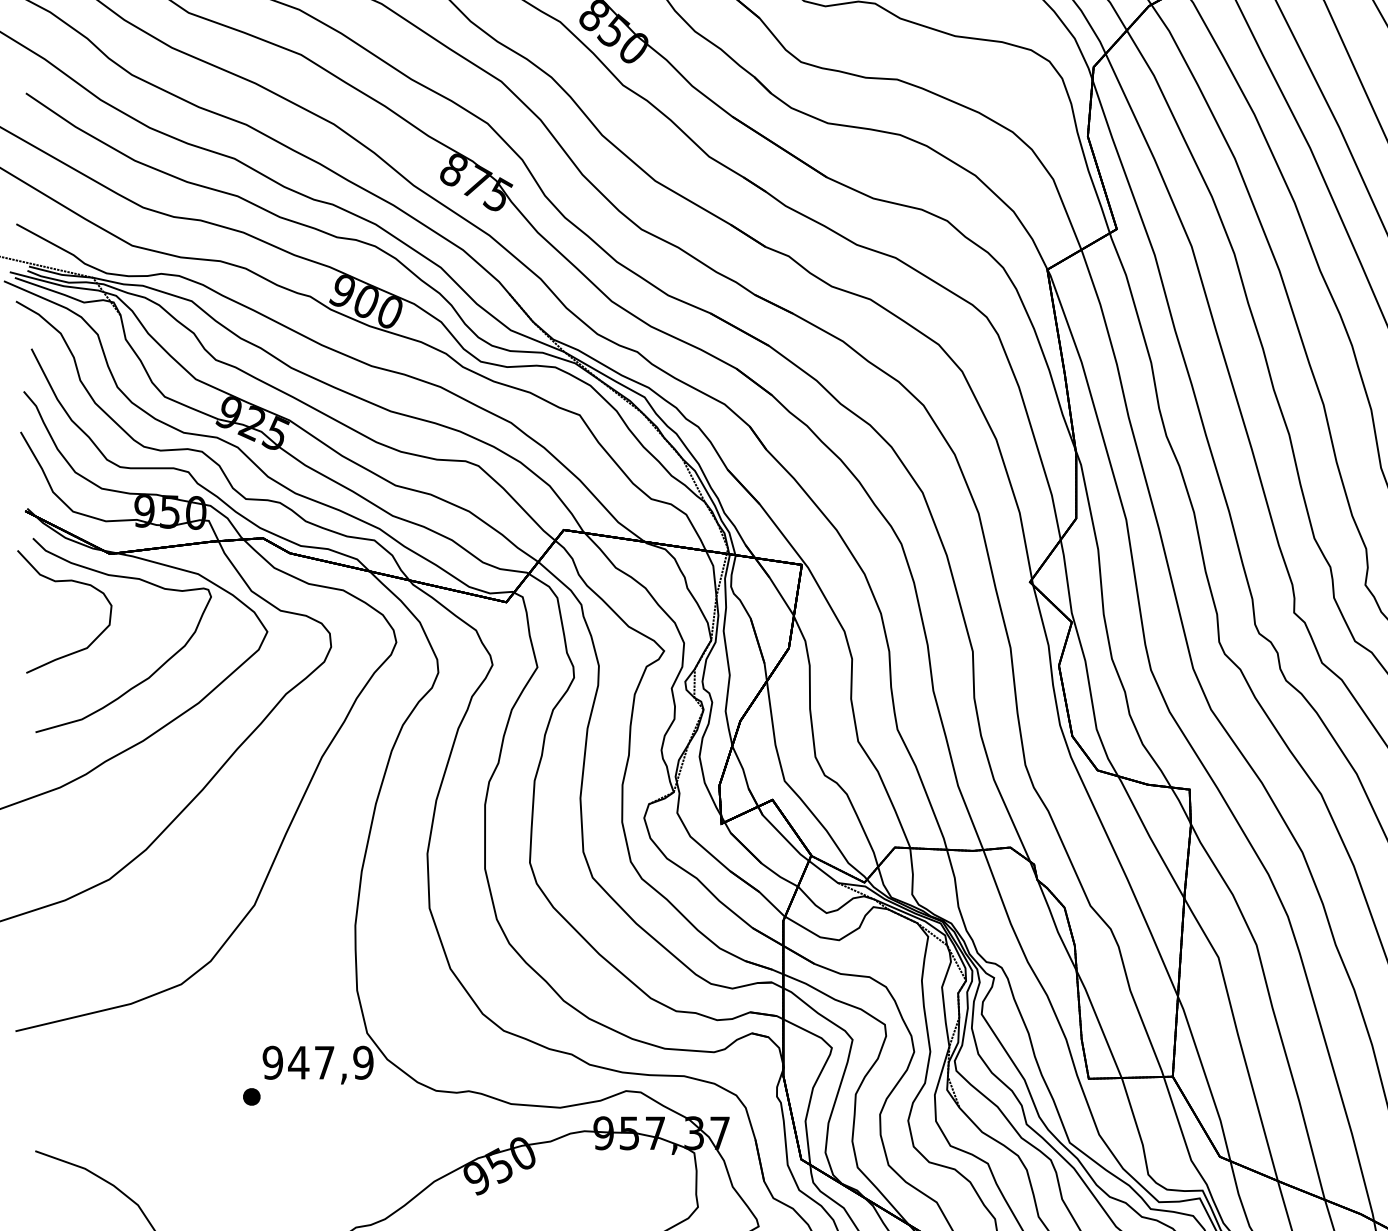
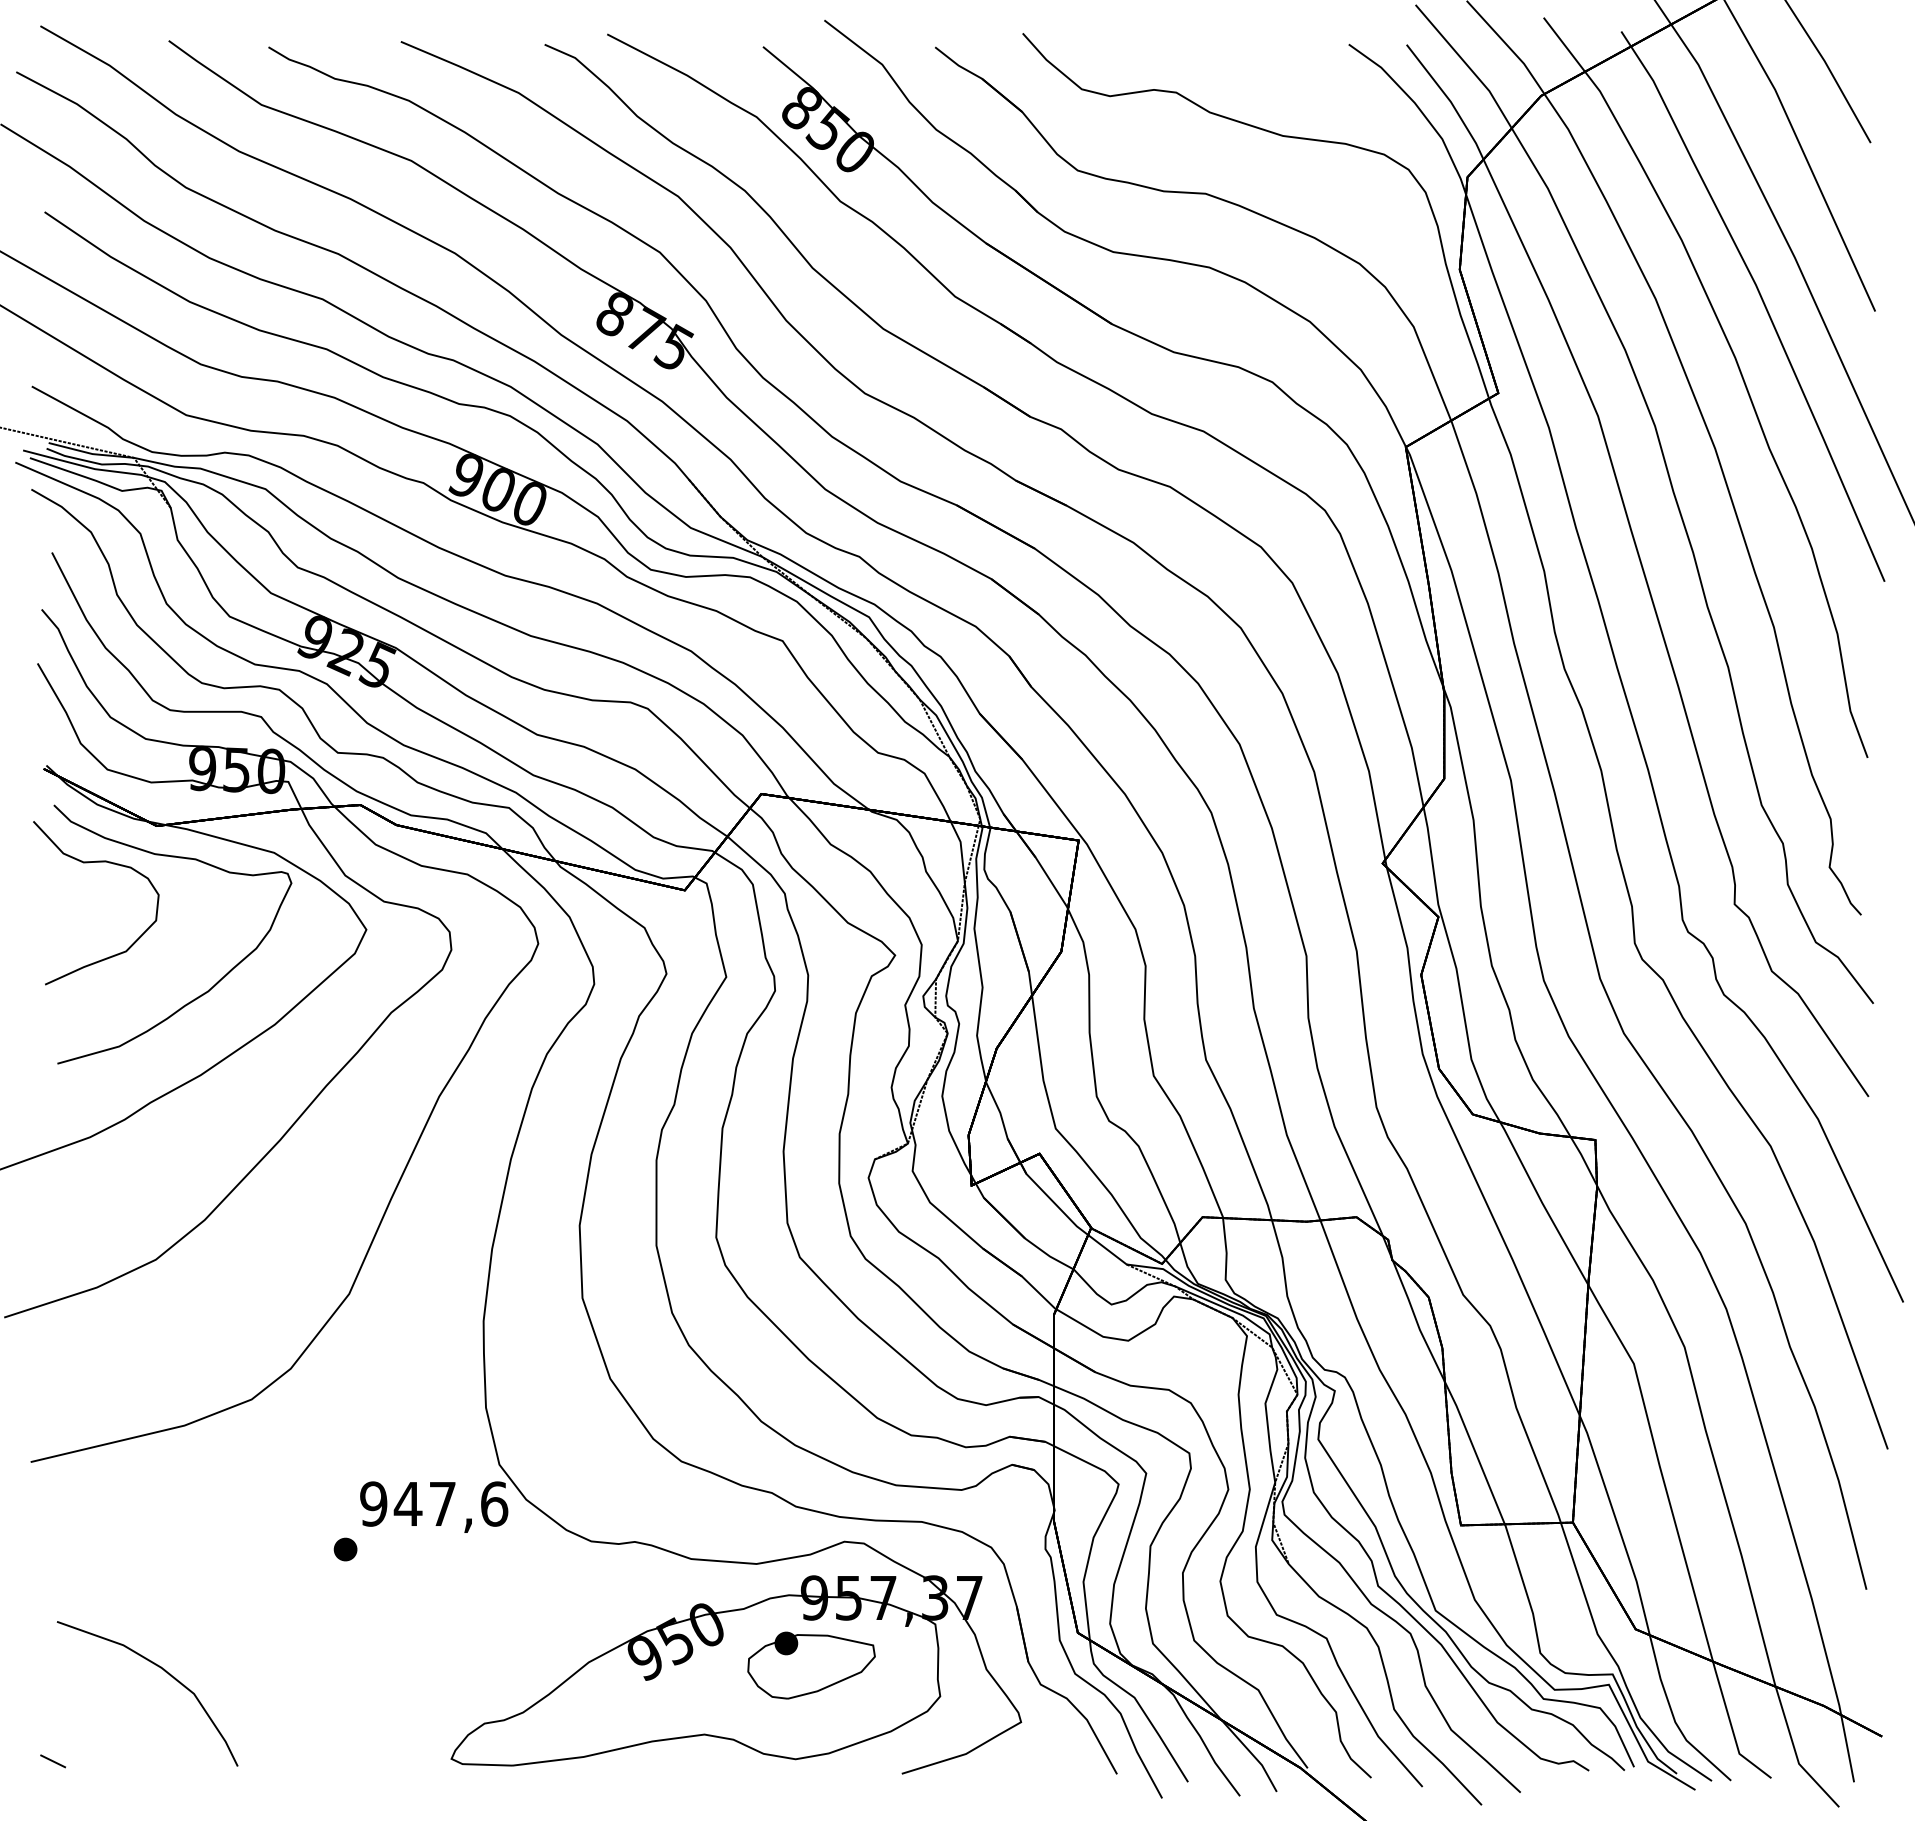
text: (363, 1062) -> (494, 1503), 947,9 -> 947,6
part: (601, 1183) -> (811, 1665), added

